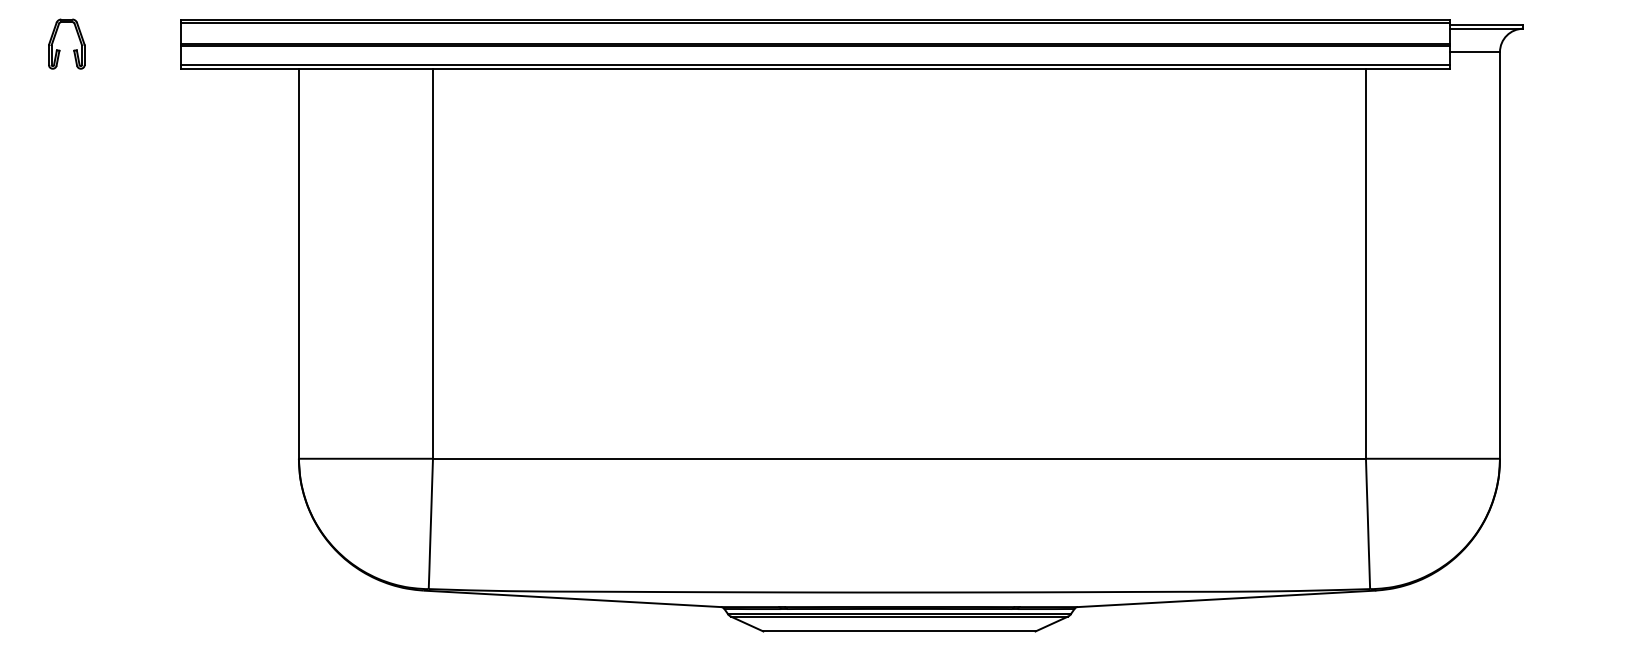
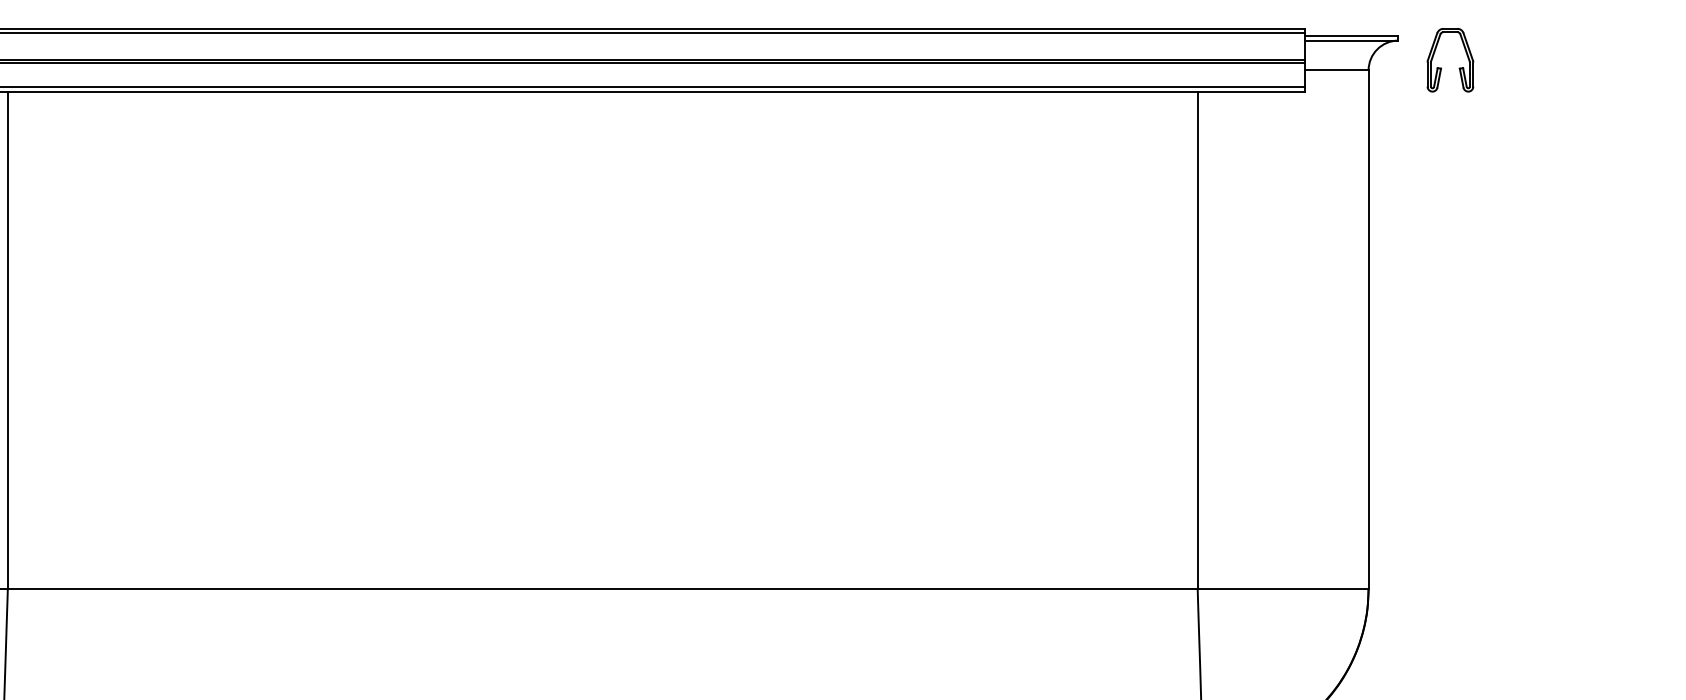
part: (1557, 49) -> (1441, 67), added

